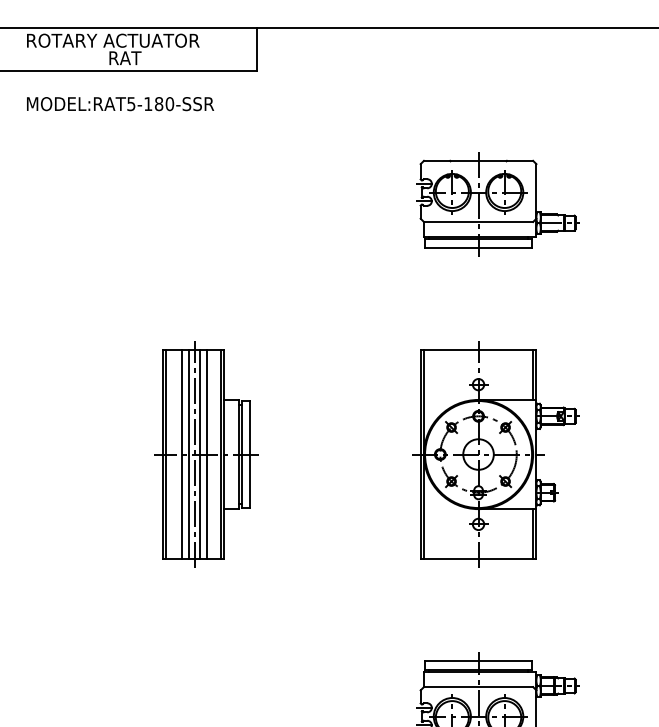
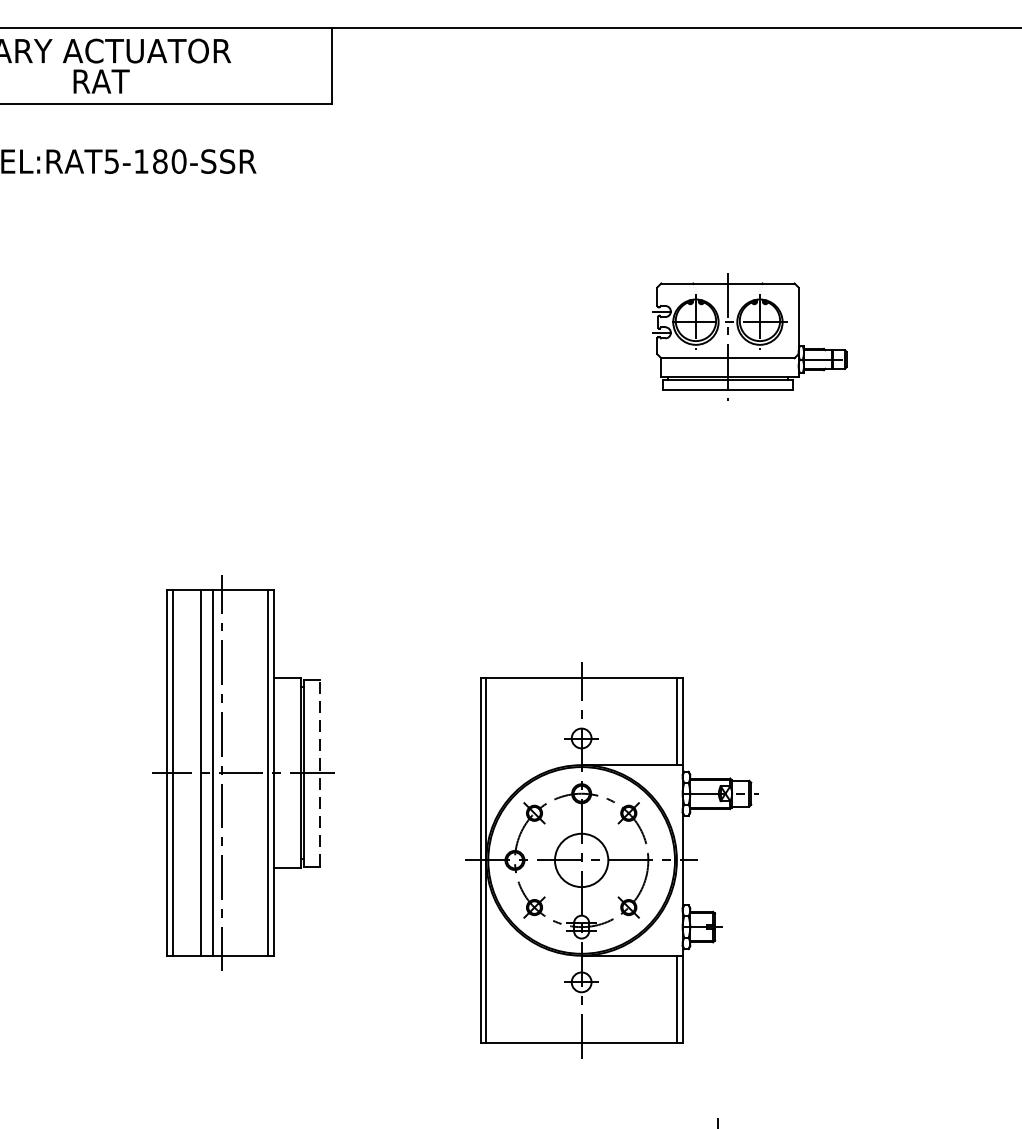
part: (497, 204) -> (750, 336), size x0.7
line: (199, 454) -> (230, 773), removed
line: (206, 454) -> (243, 773), removed
line: (250, 454) -> (319, 773), solid -> dashed
part: (495, 454) -> (611, 860), moved

